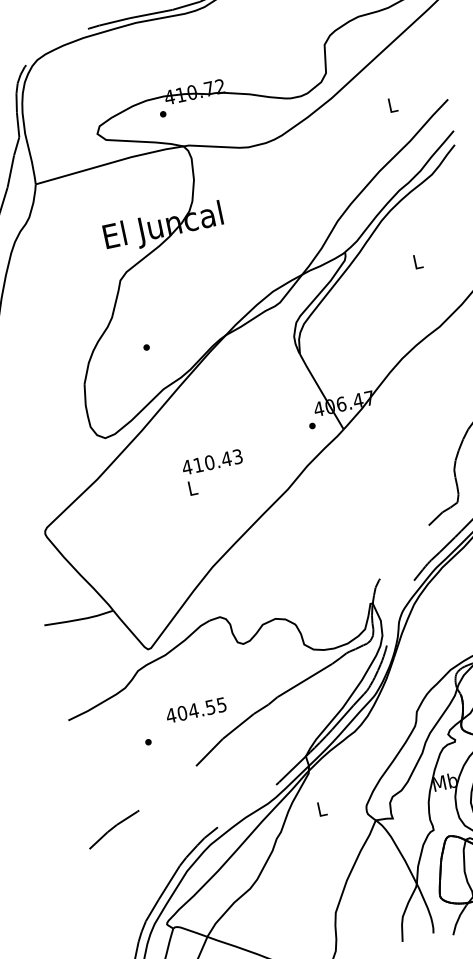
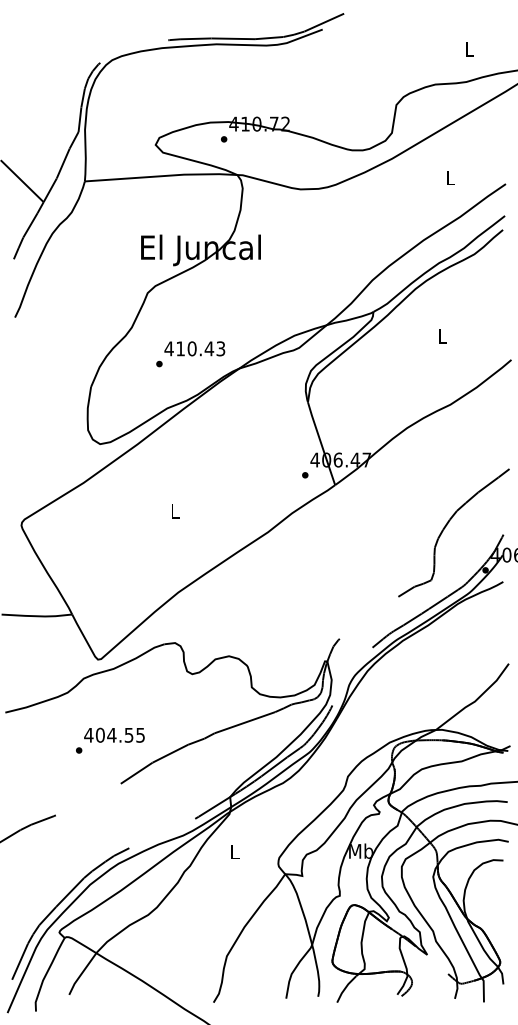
text: (211, 461) -> (194, 348), moved
text: (196, 709) -> (114, 734), moved

